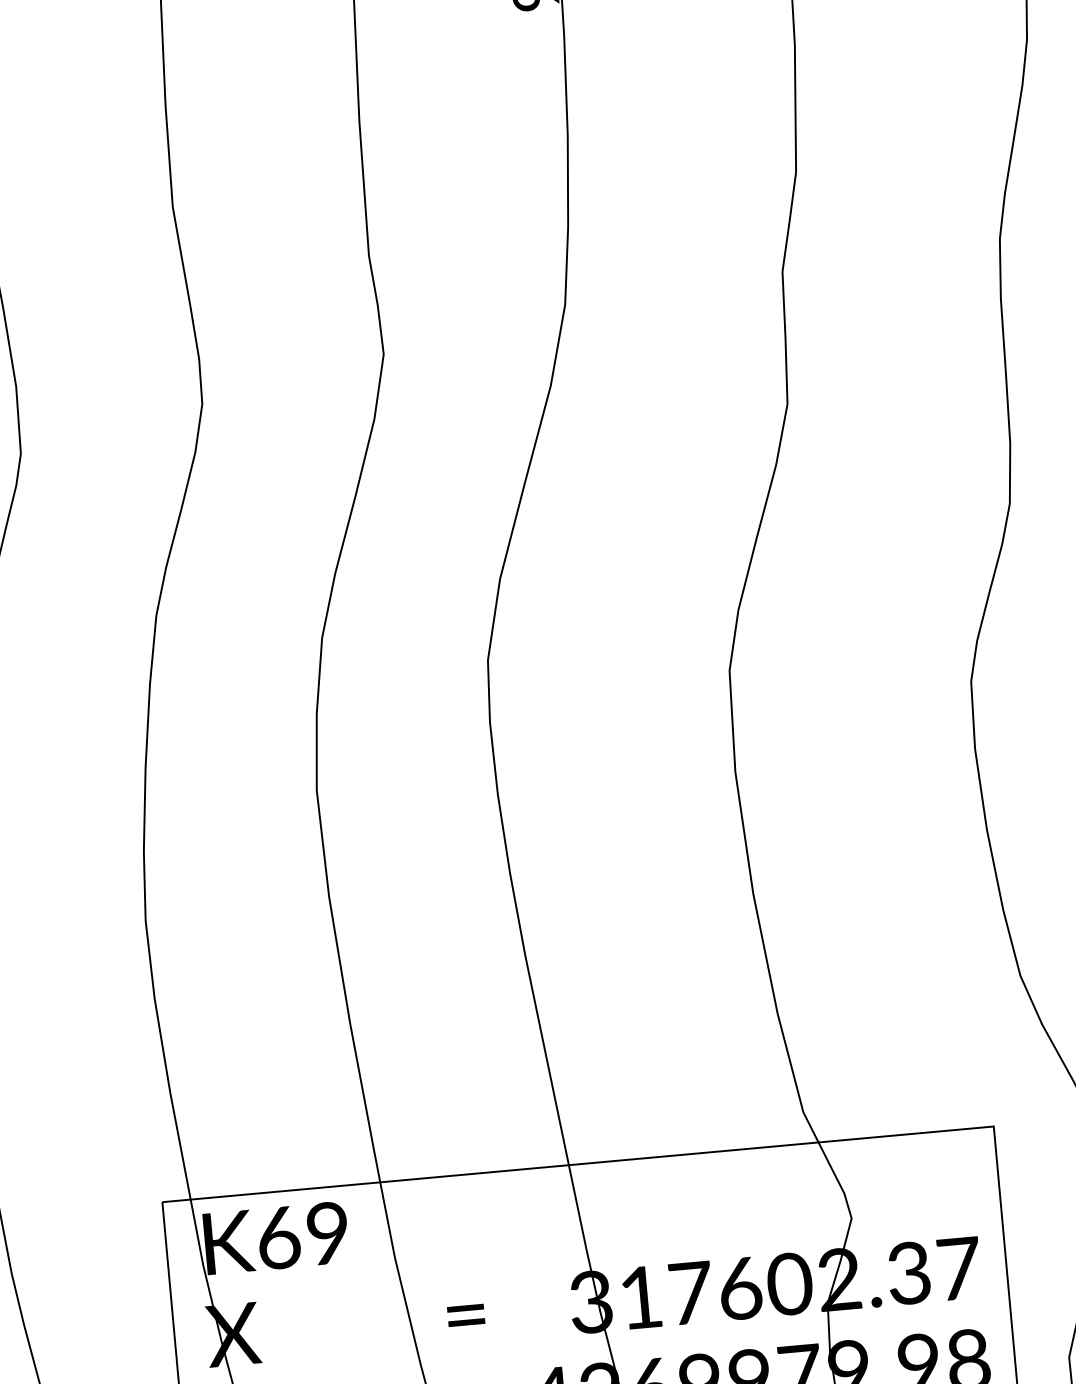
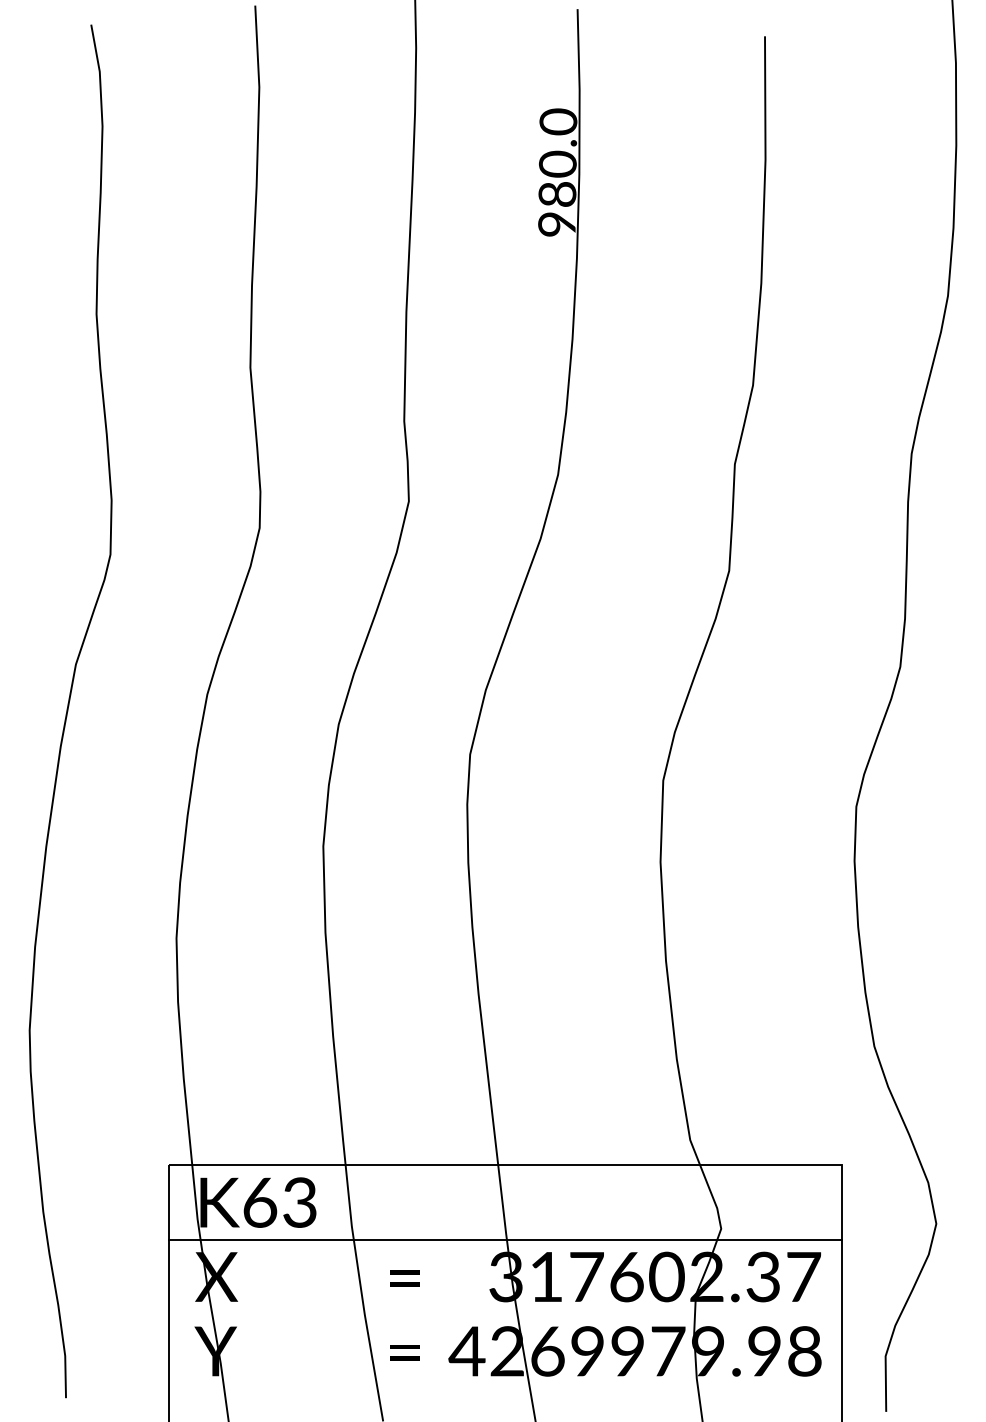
text: (327, 1233) -> (299, 1202), K69 -> K63
line: (586, 1255) -> (505, 1239), added

